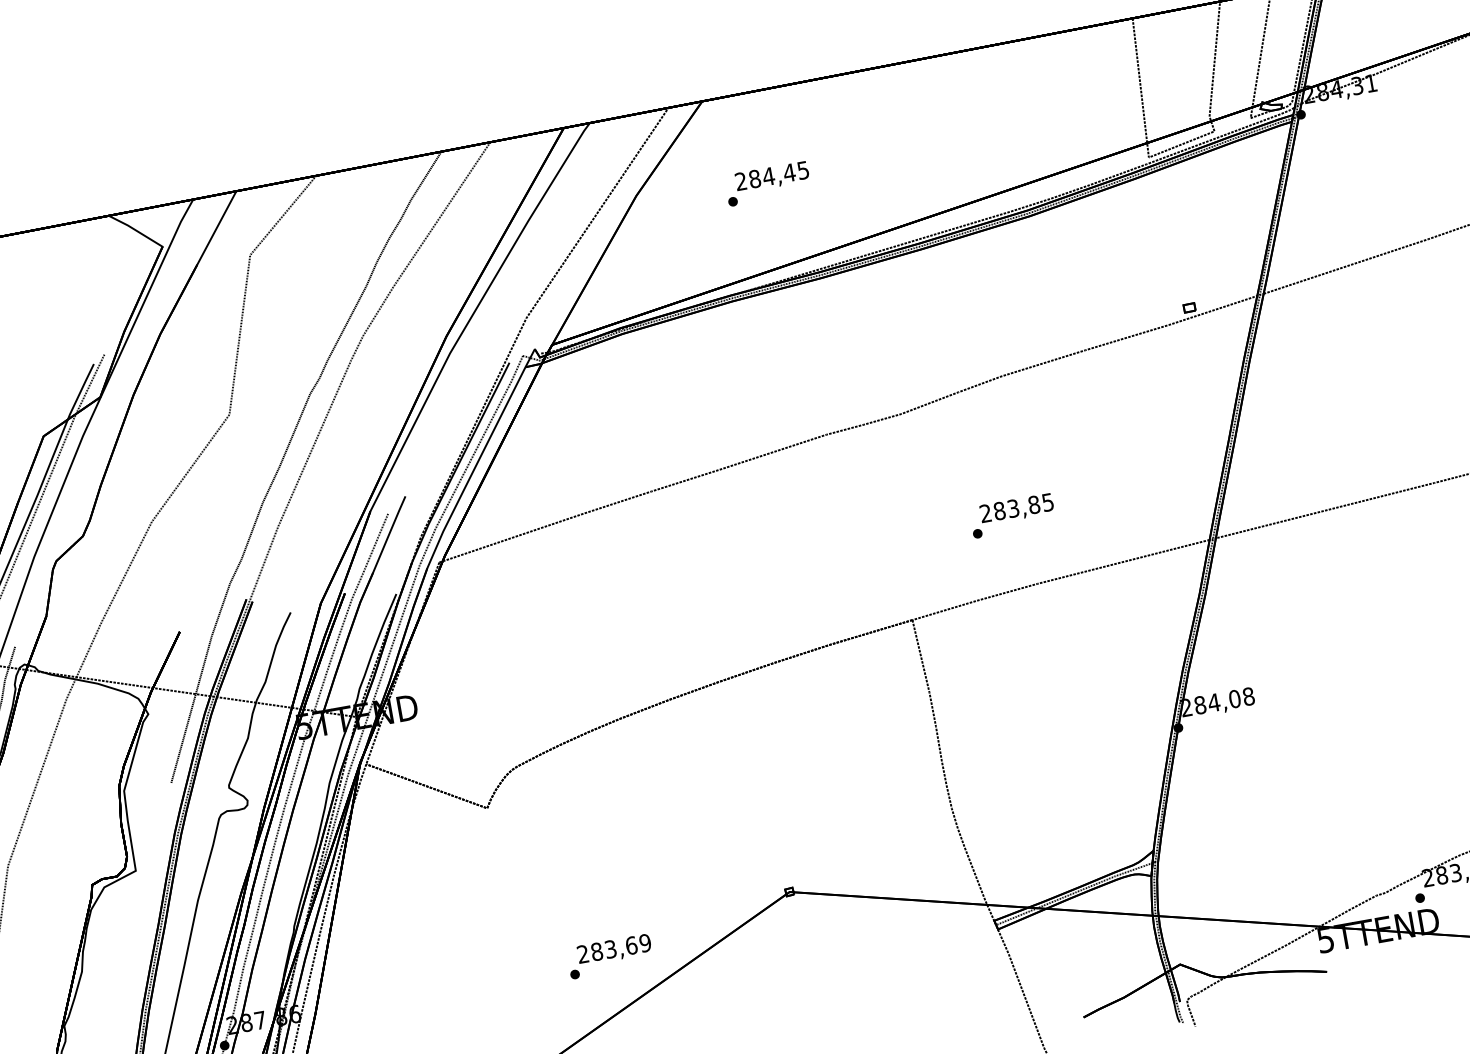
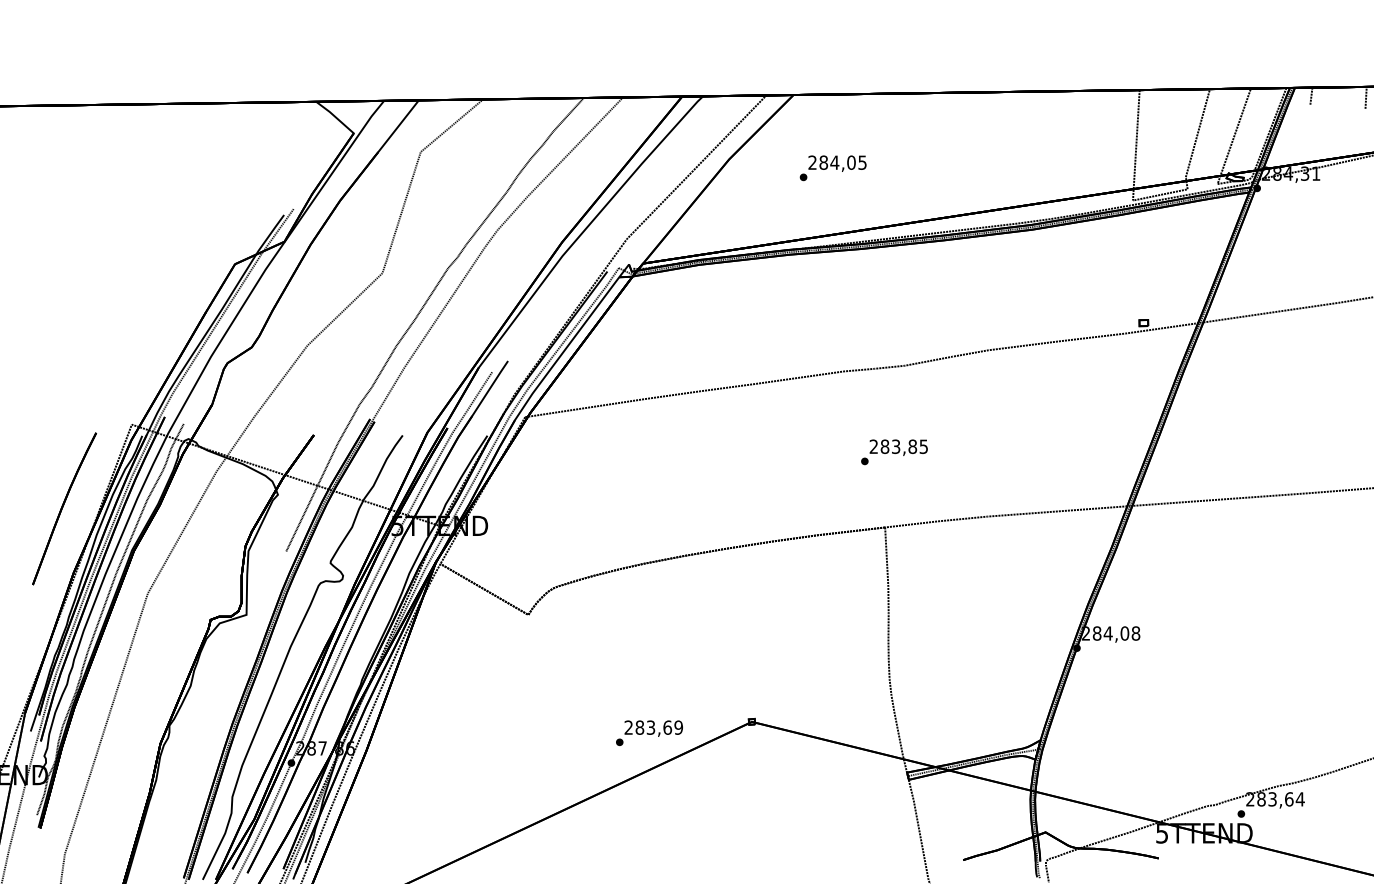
text: (789, 172) -> (851, 162), 284,45 -> 284,05
text: (1012, 516) -> (894, 452), moved
text: (610, 955) -> (649, 732), moved

